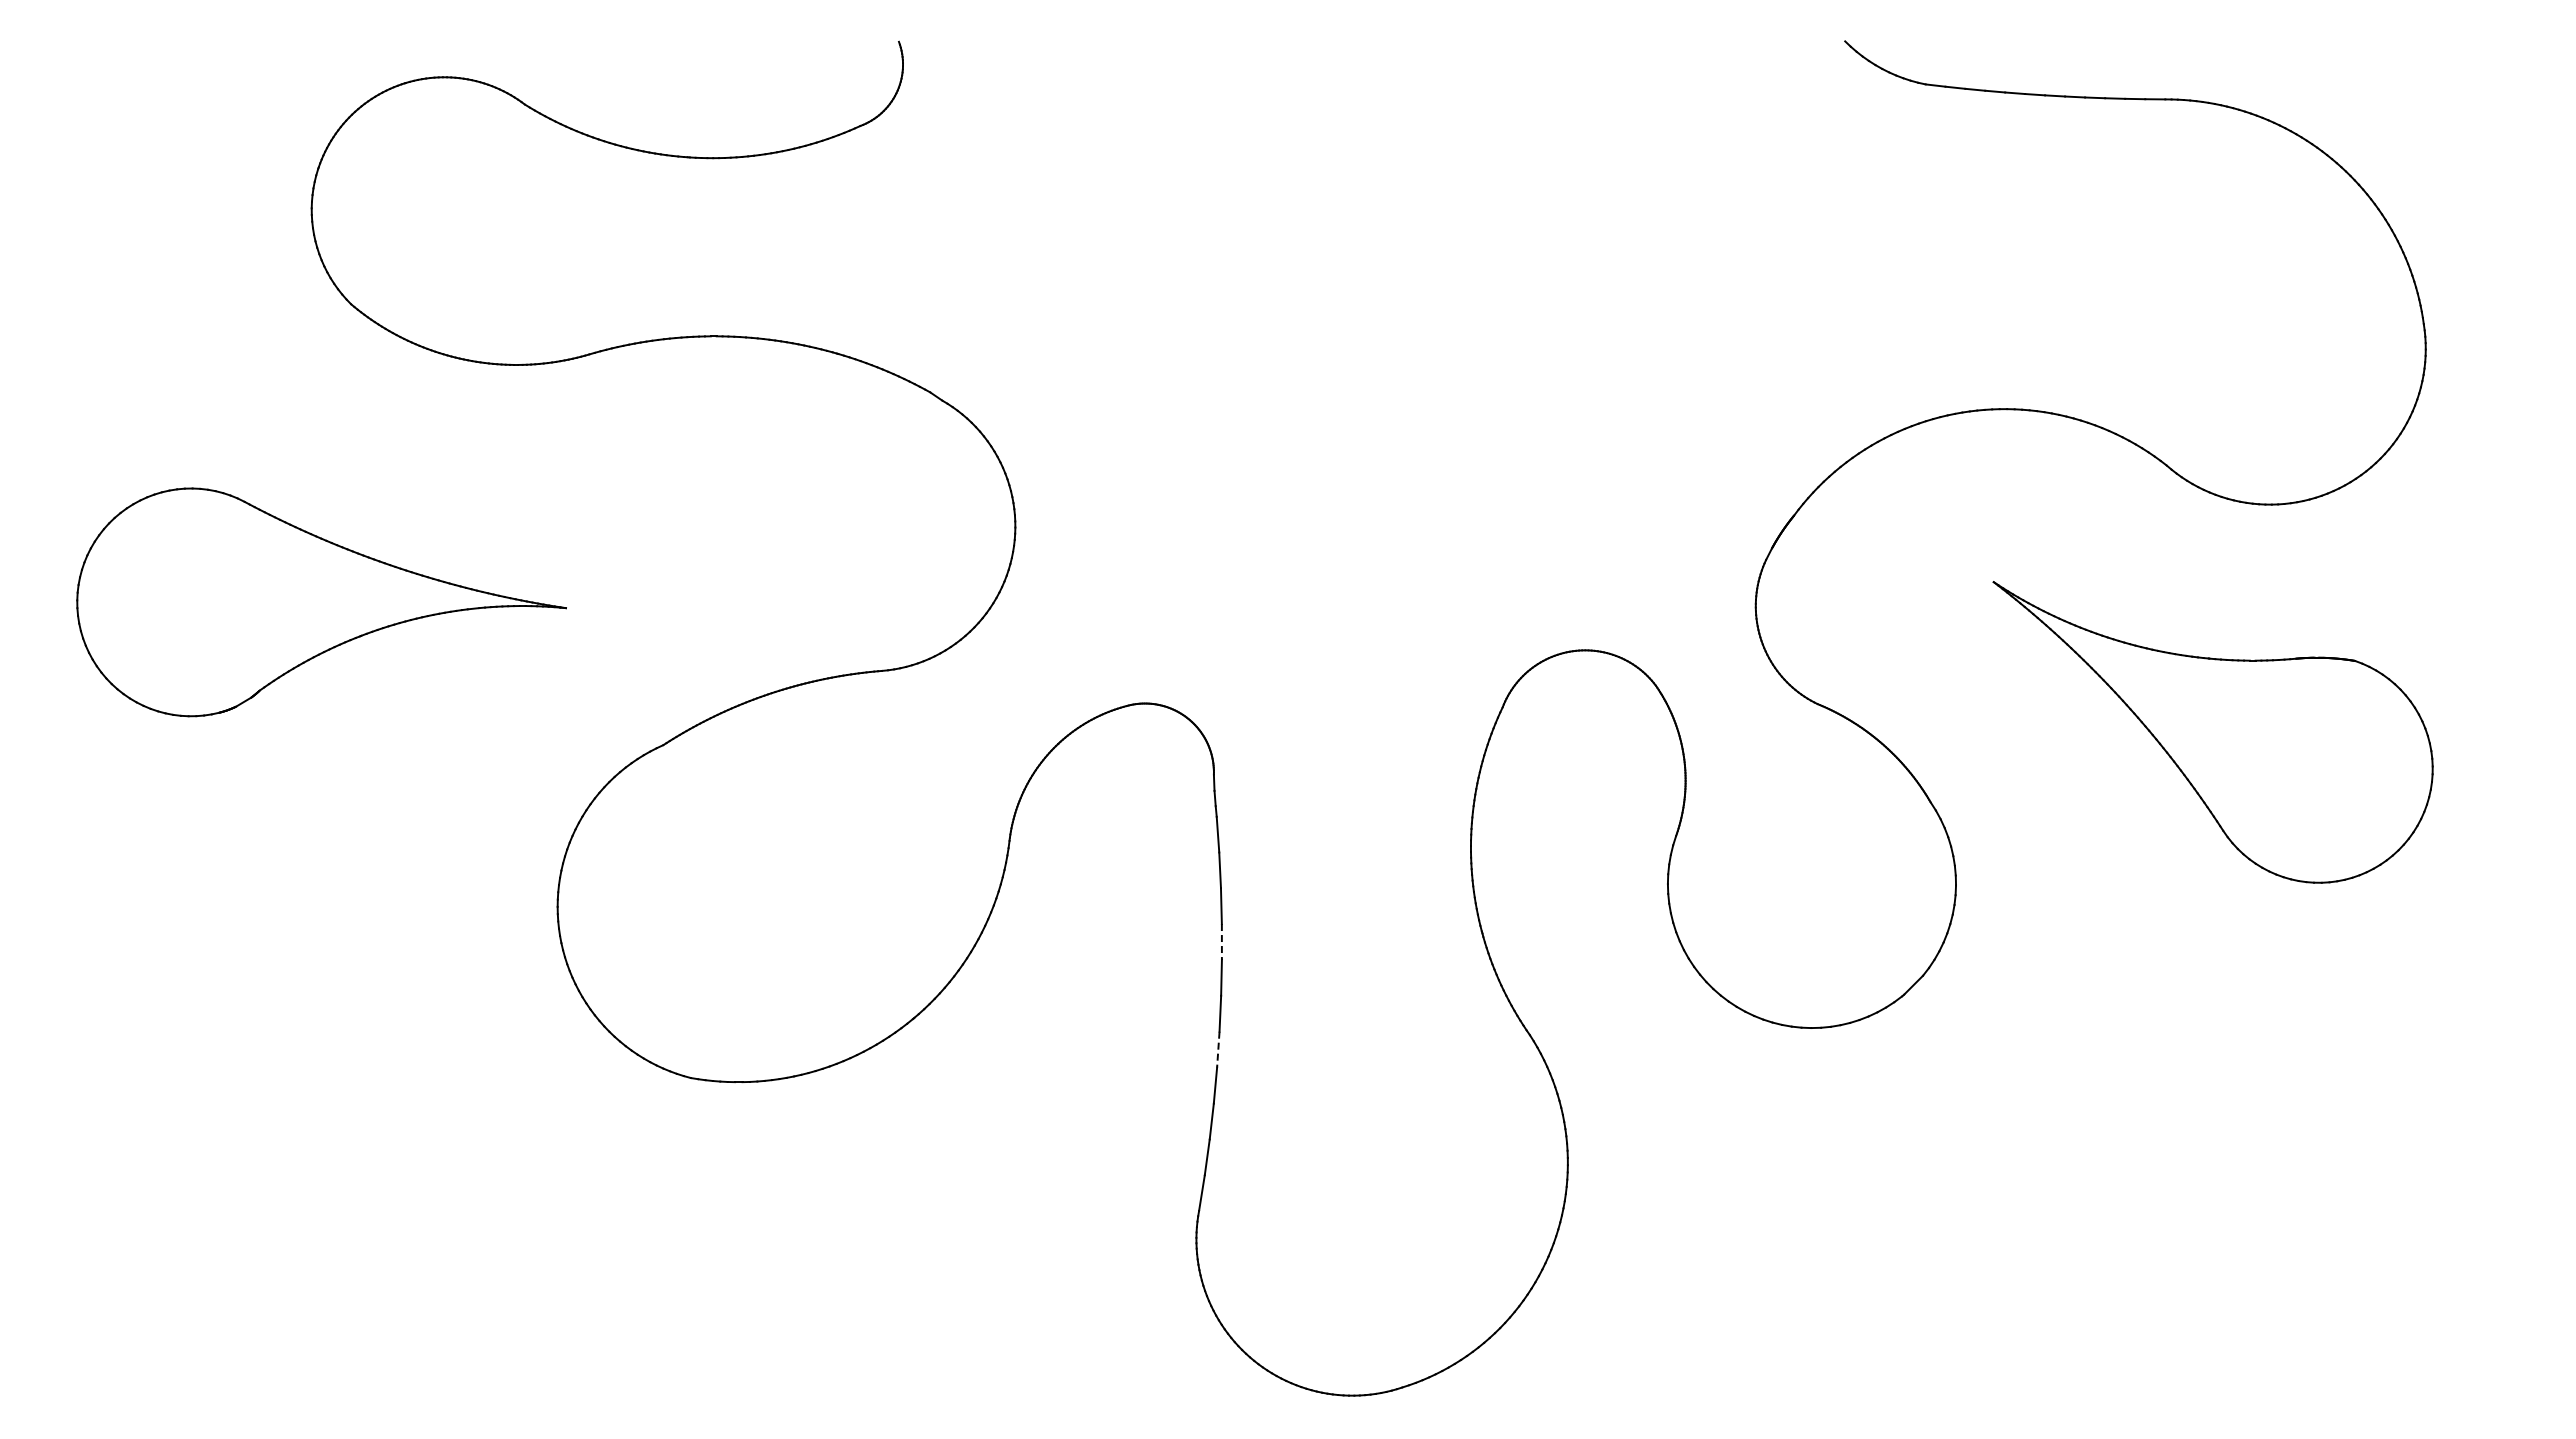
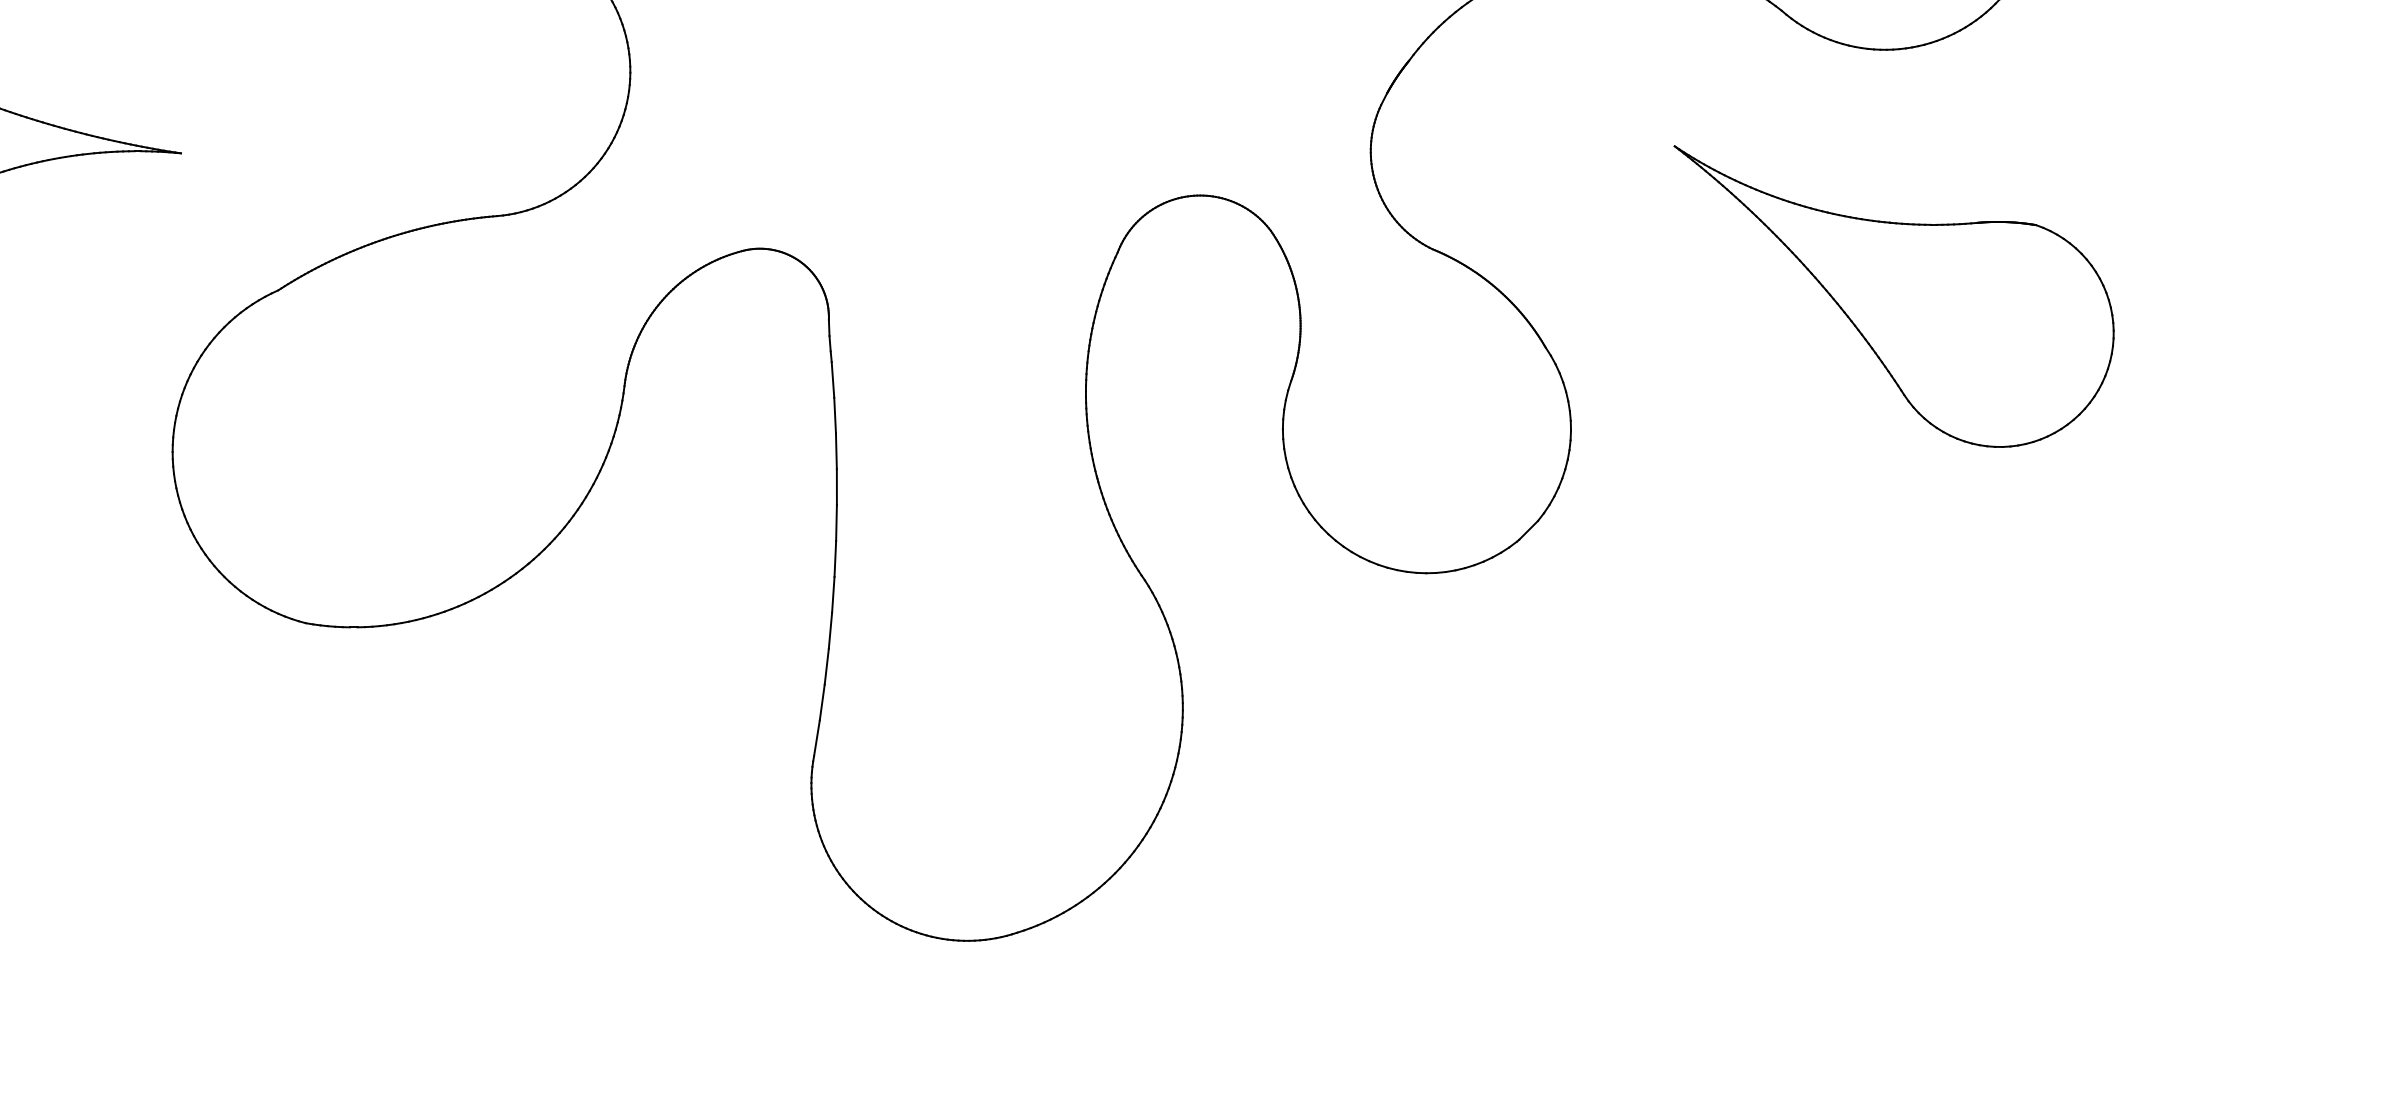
part: (2212, 732) -> (1893, 296), moved
line: (1221, 941) -> (836, 486), dashed -> solid
line: (1218, 1050) -> (833, 595), dashed -> solid

